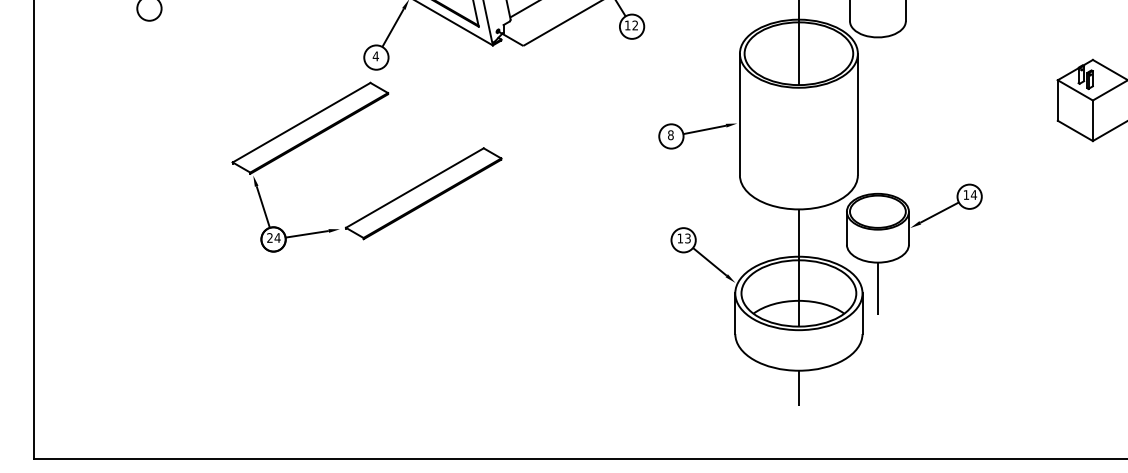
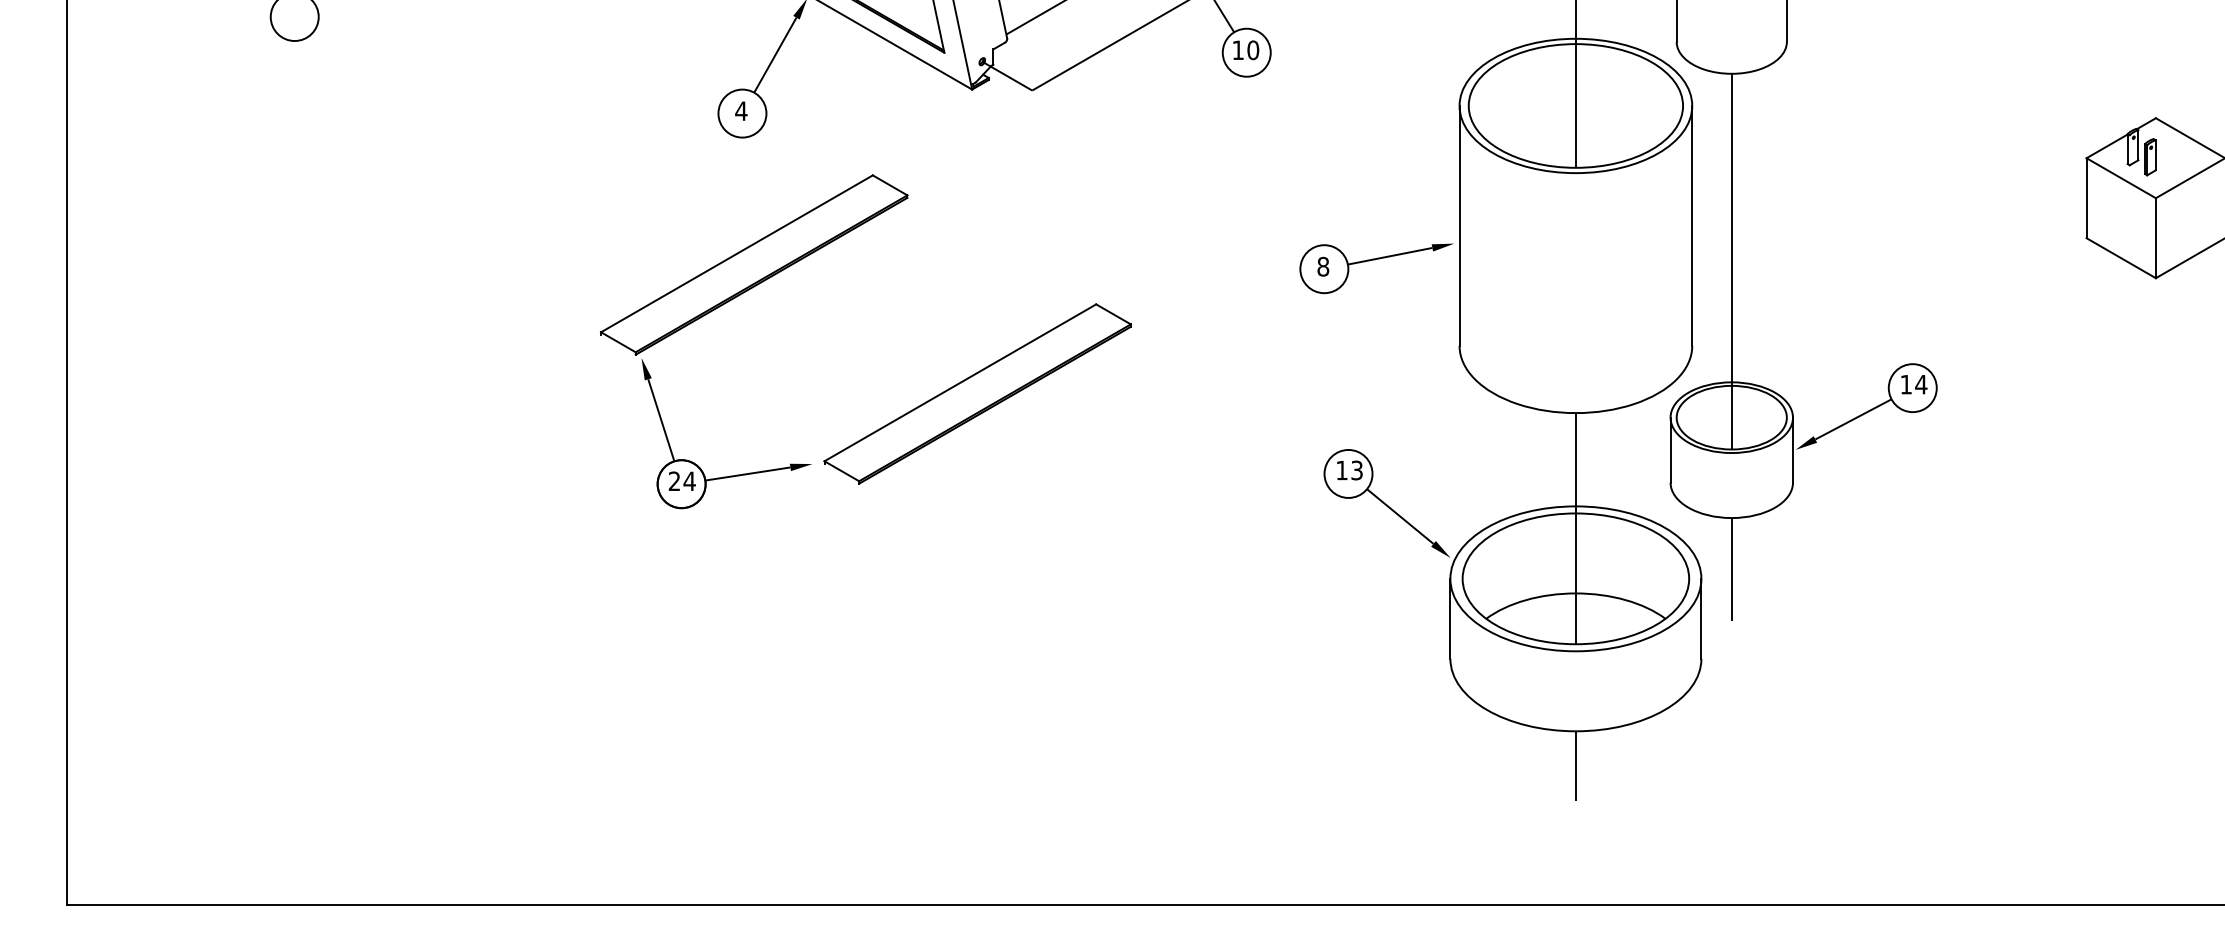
text: (635, 25) -> (1253, 50), 12 -> 10
line: (877, 132) -> (1730, 261), added
part: (387, 202) -> (906, 411), moved

